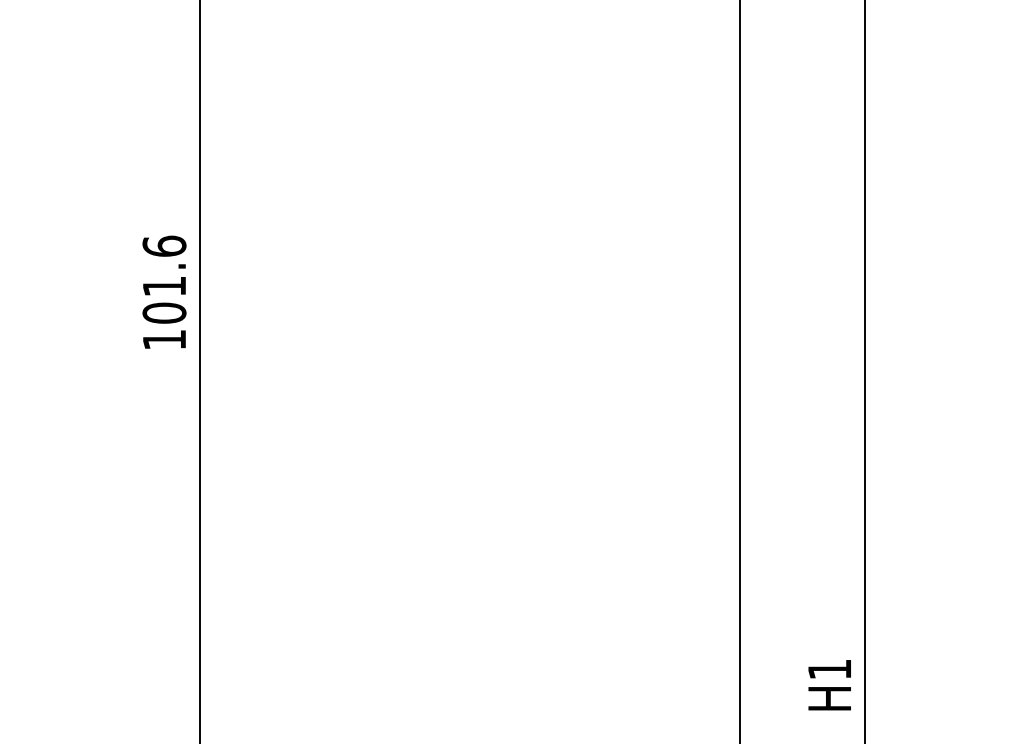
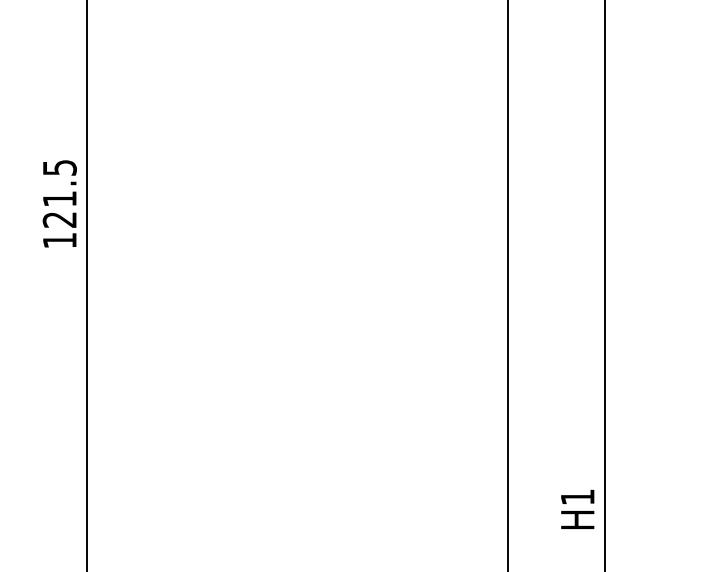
text: (164, 279) -> (59, 193), 101.6 -> 121.5

